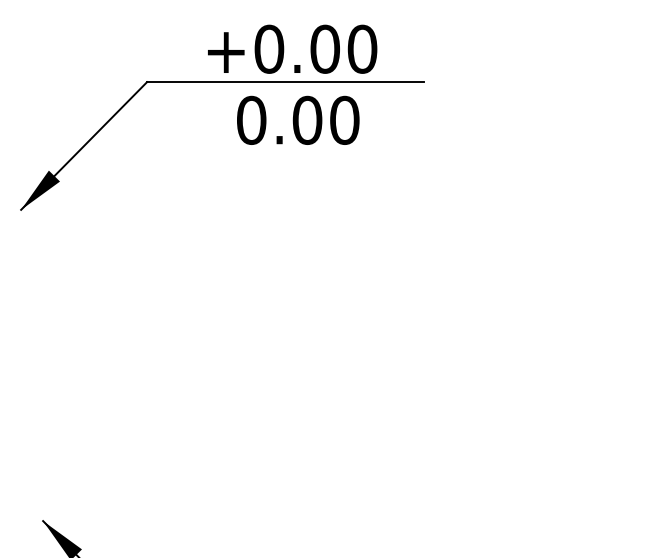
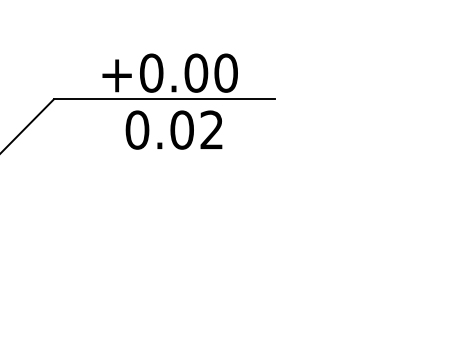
text: (344, 119) -> (211, 129), 0.00 -> 0.02

